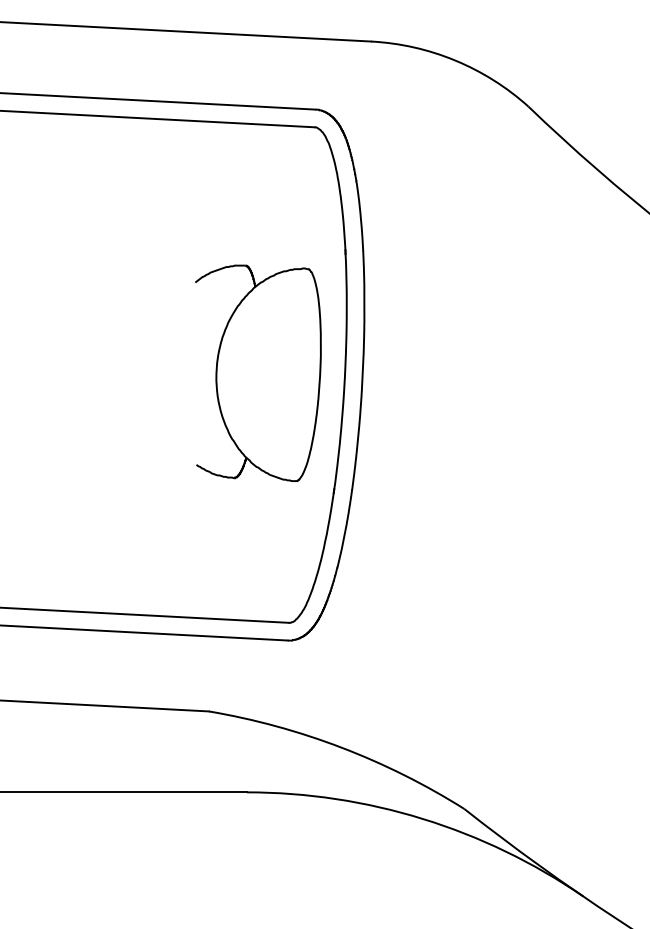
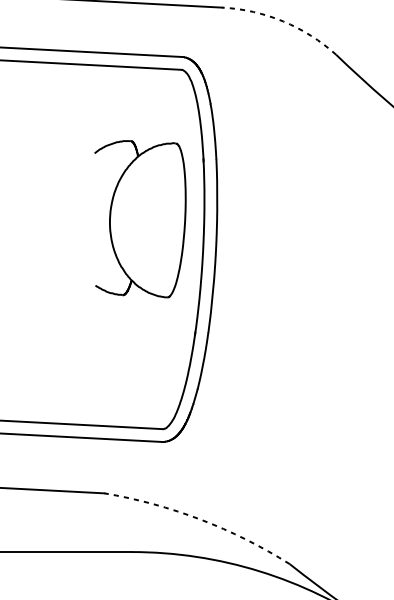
arc: (455, 60) -> (283, 21), solid -> dashed
part: (258, 372) -> (140, 218), moved
arc: (341, 747) -> (200, 519), solid -> dashed

